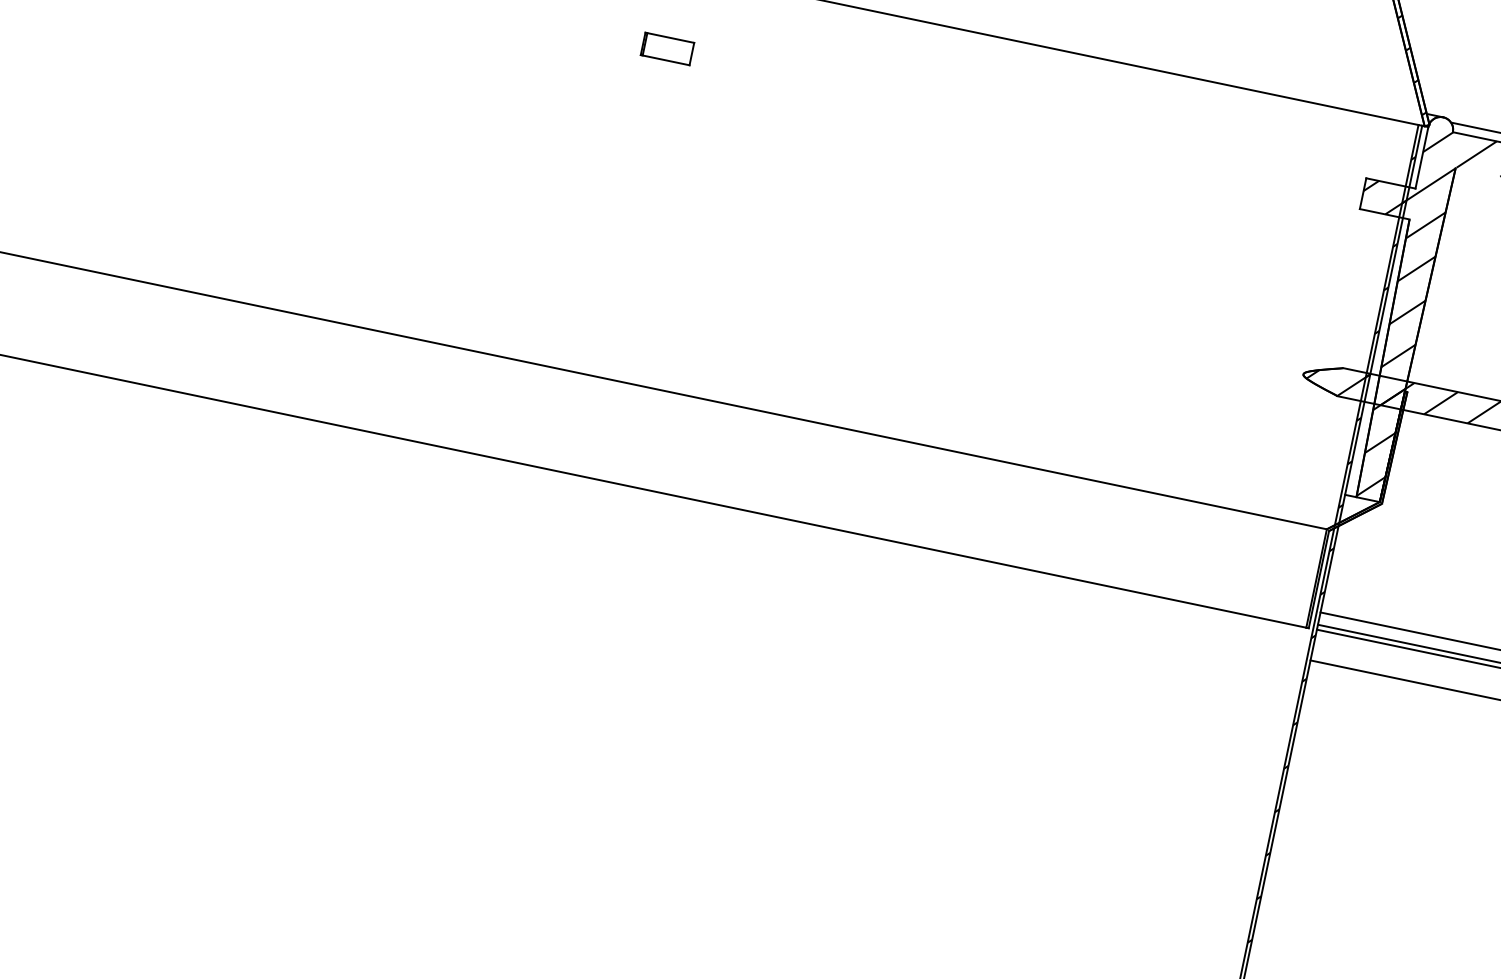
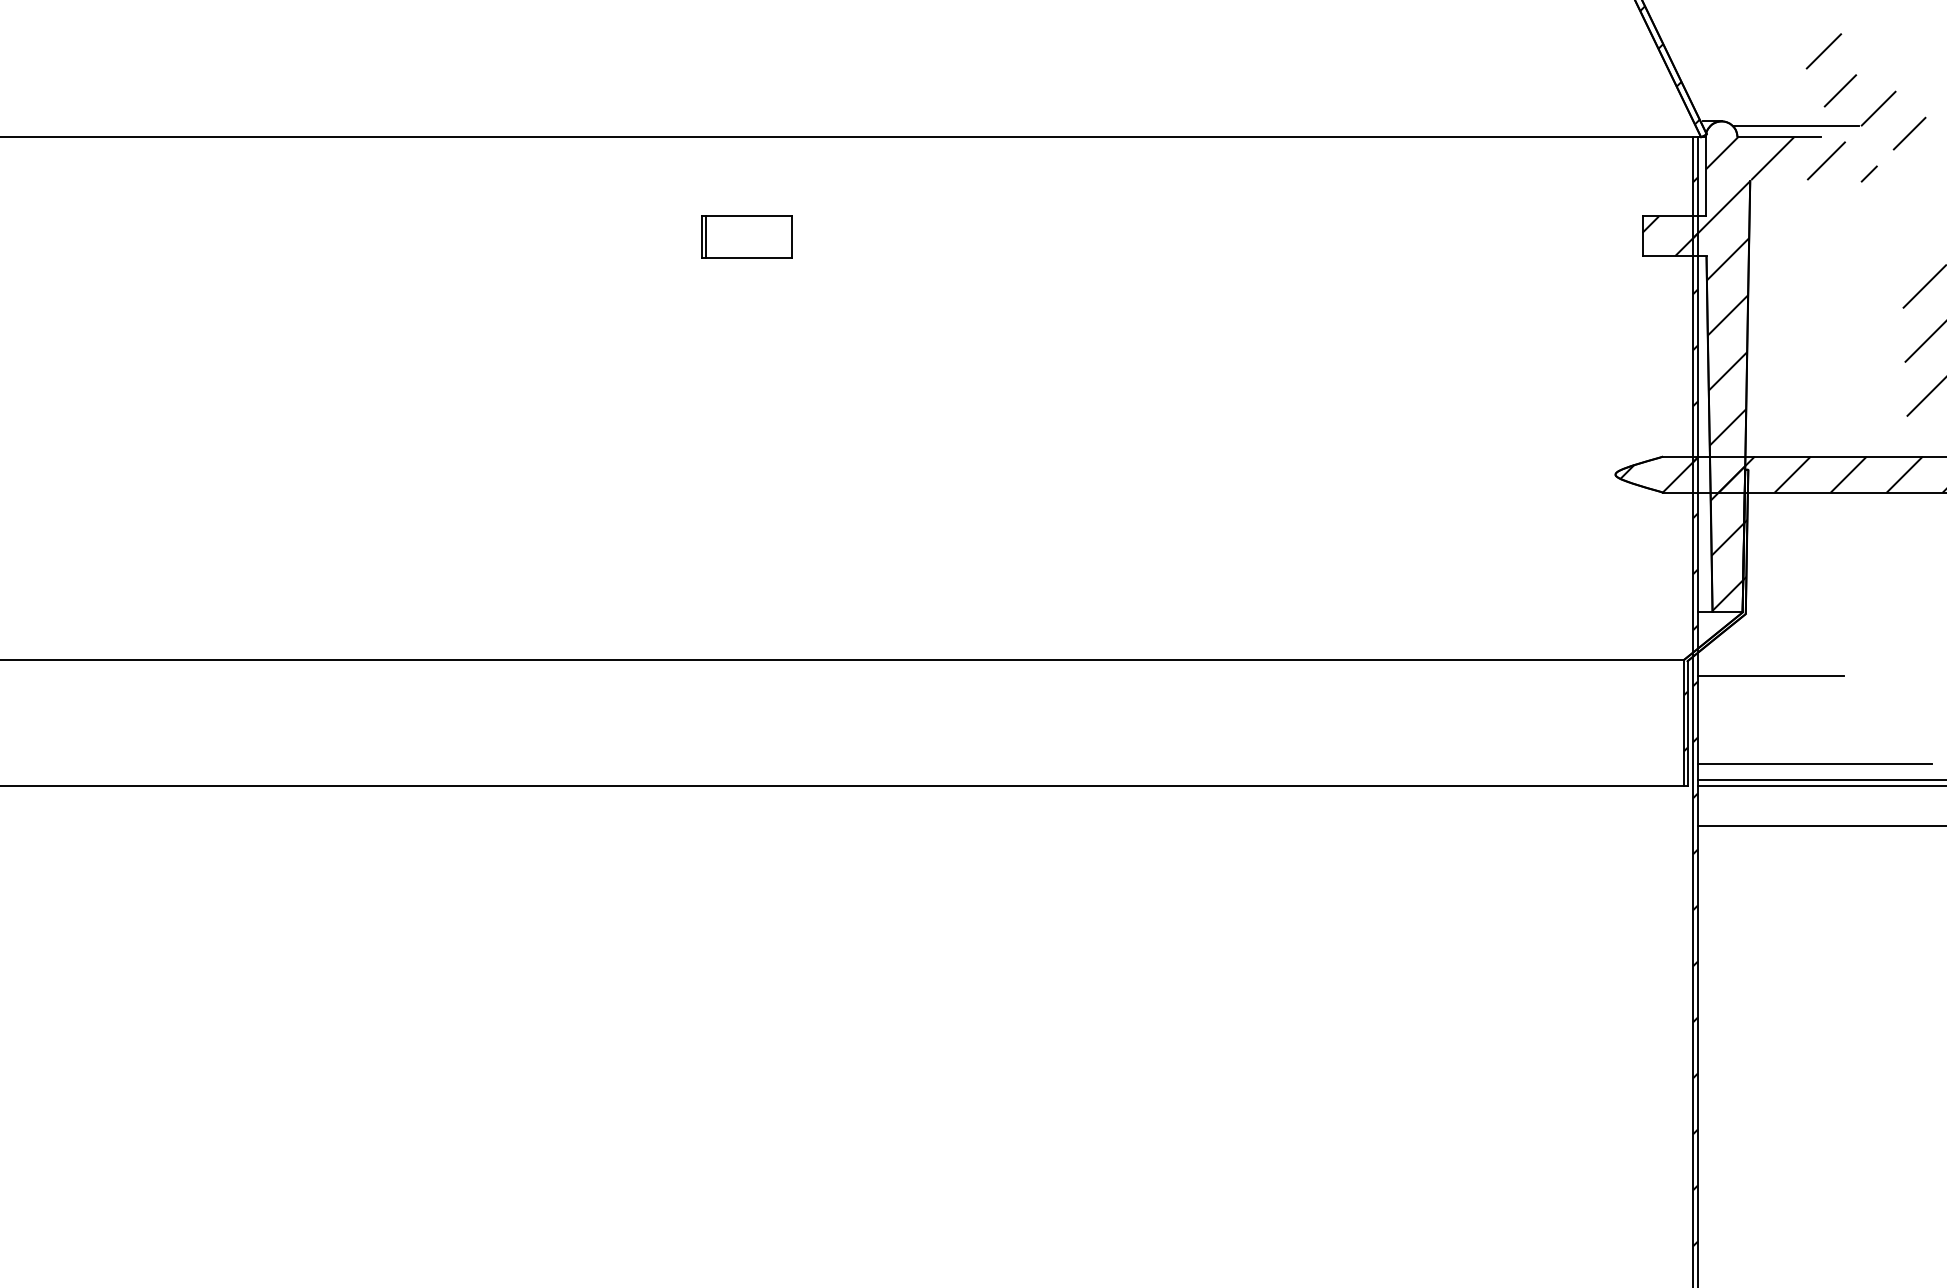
part: (667, 48) -> (746, 236), size x1.43
hatch: (1354, 515) -> (1715, 635), added
line: (1391, 555) -> (1770, 675), added

